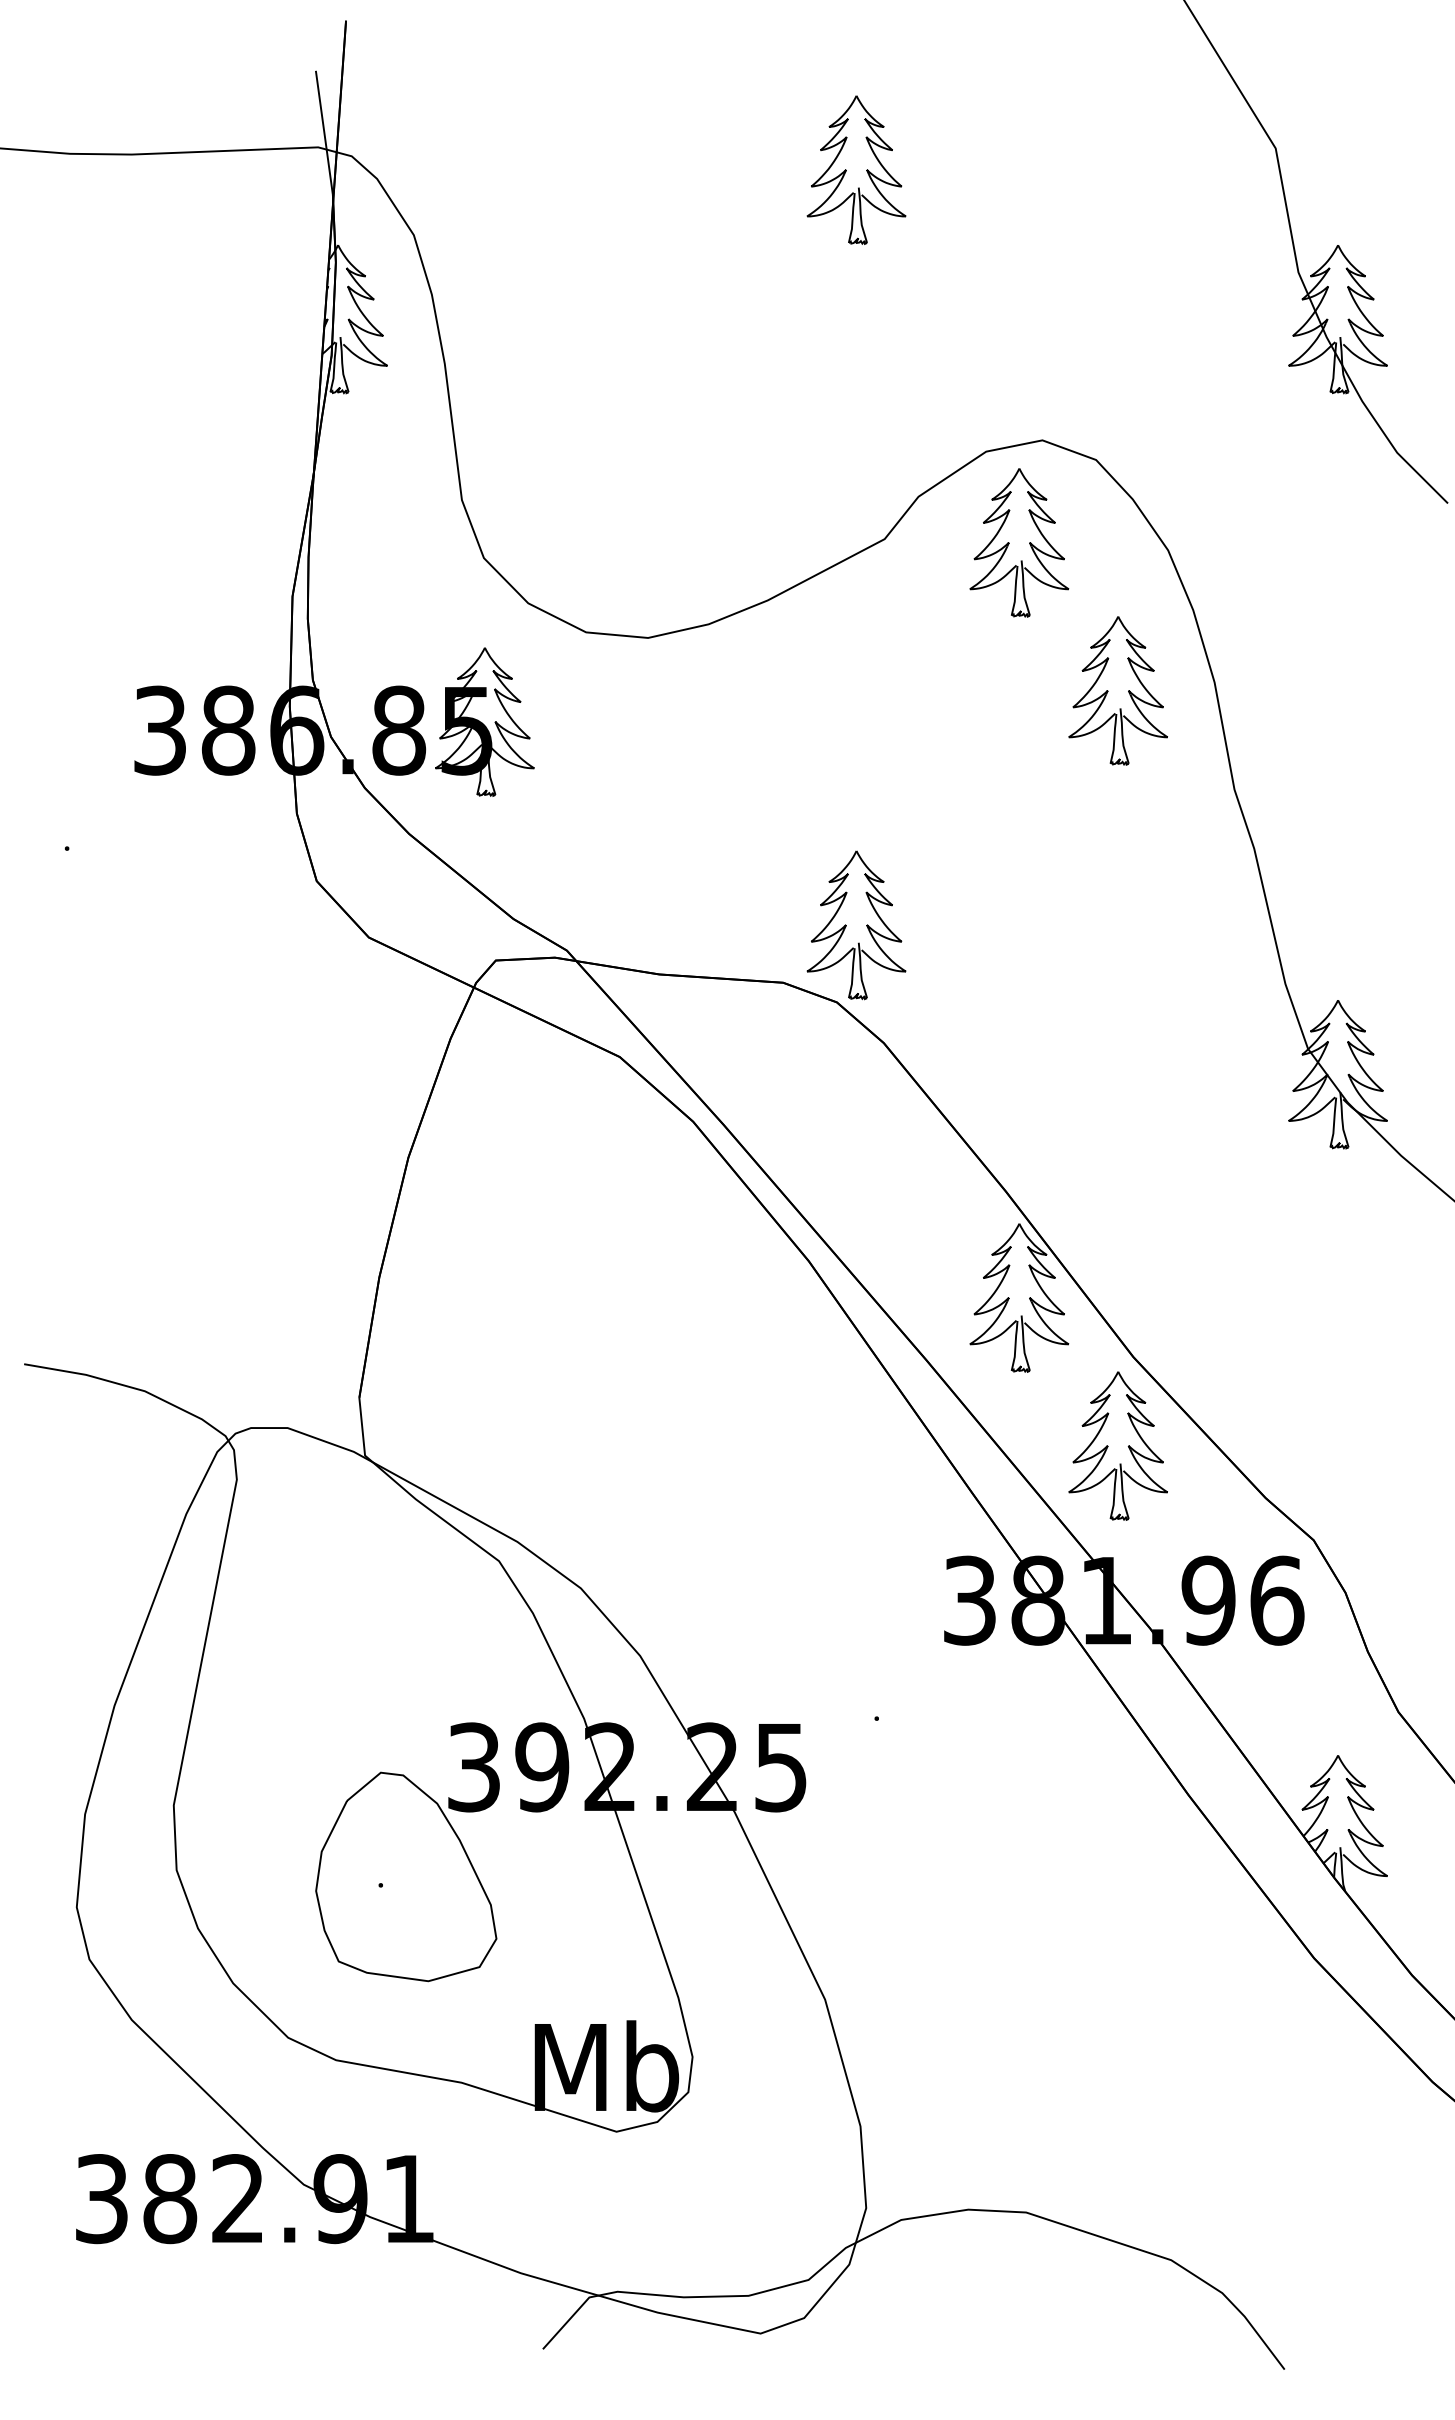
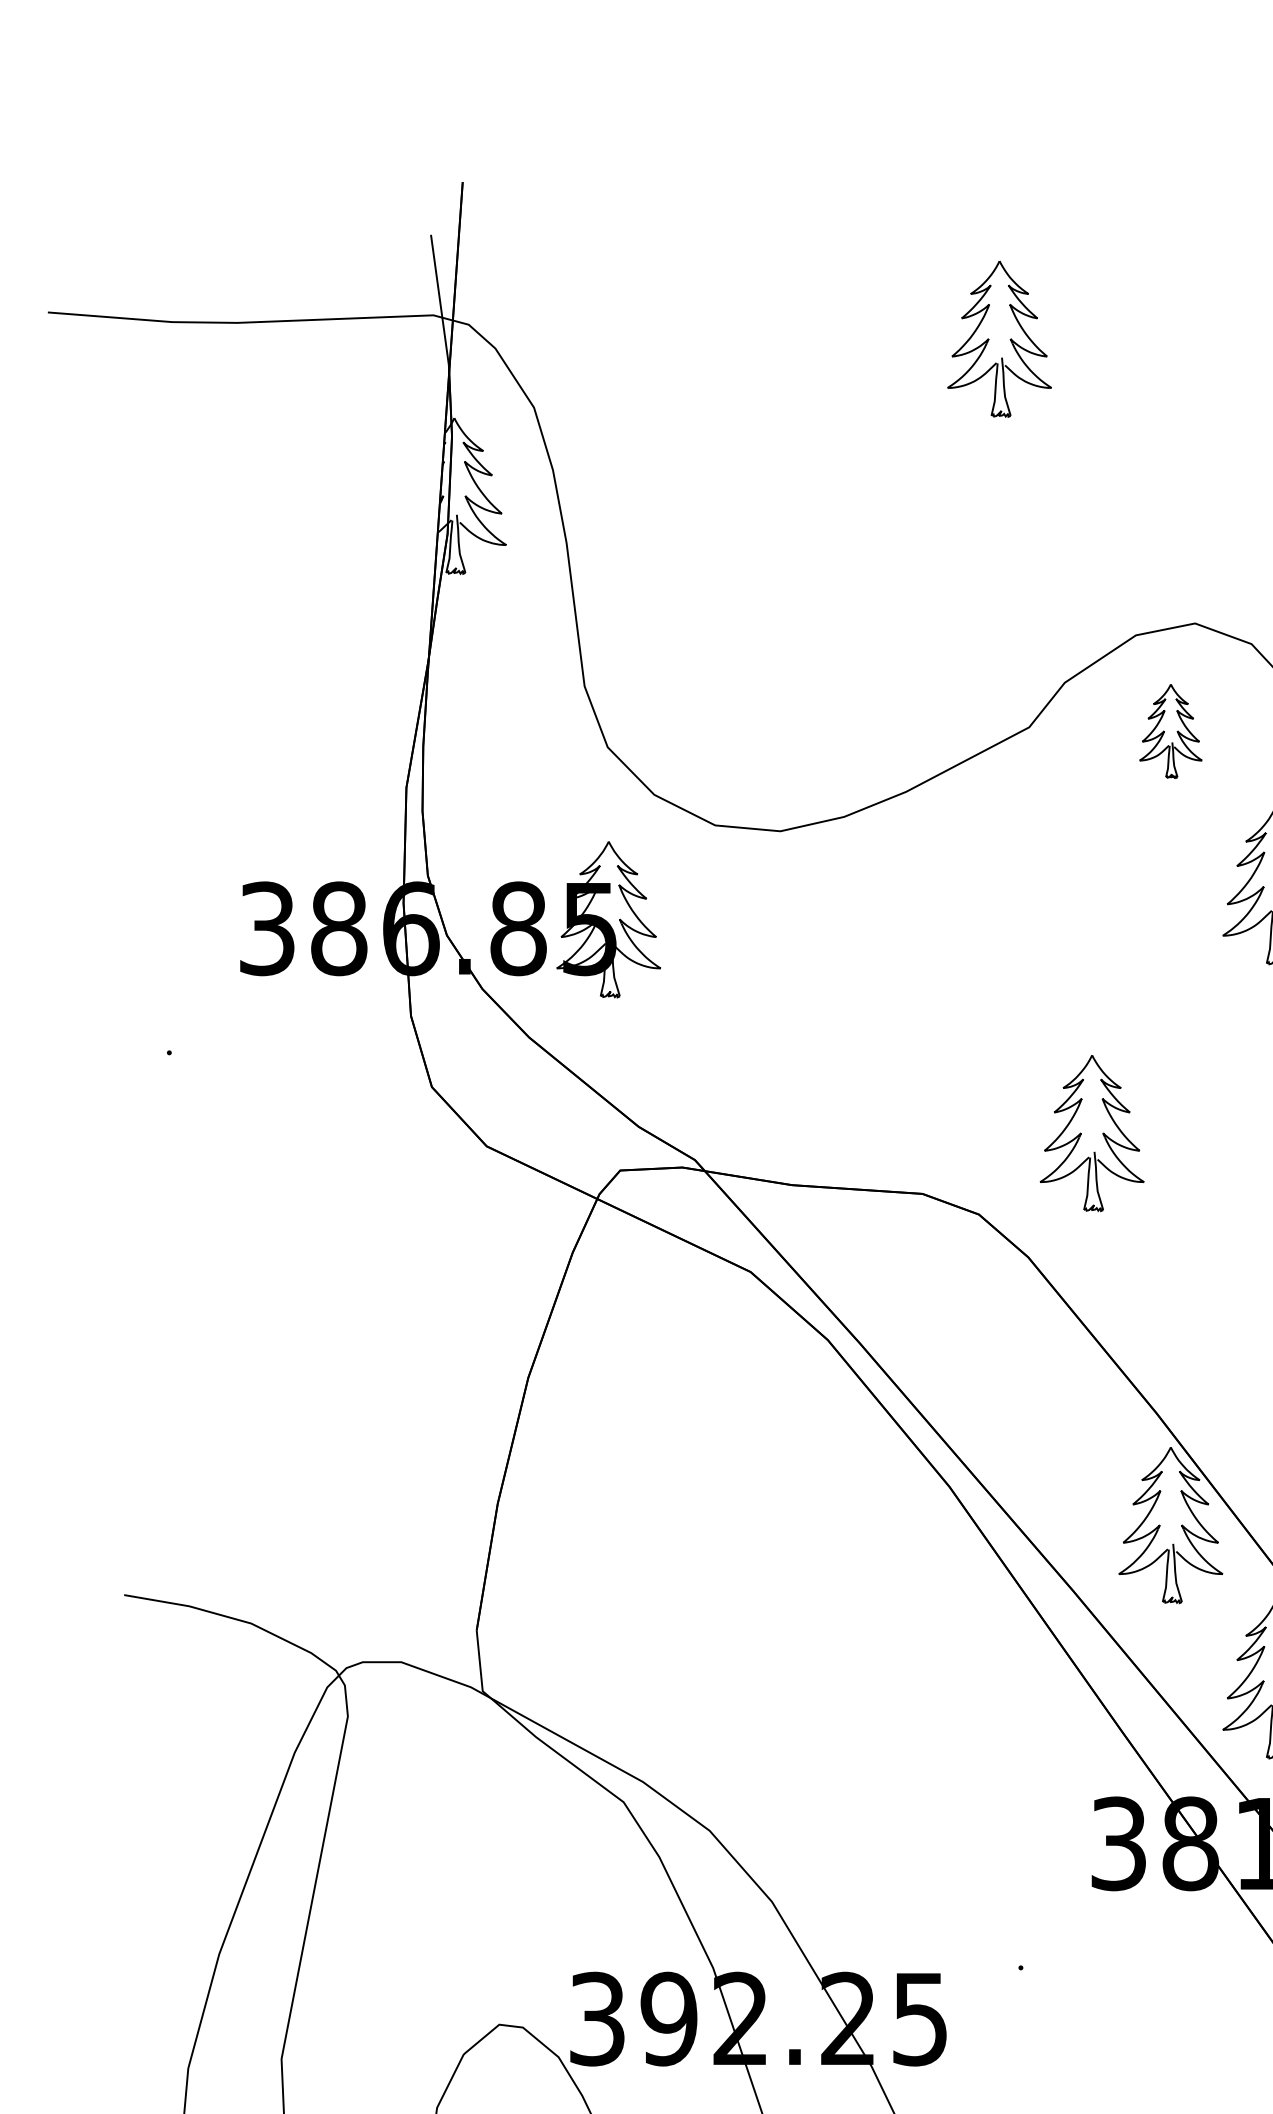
part: (1019, 542) -> (1170, 730), size x0.6
part: (856, 925) -> (1092, 1133), moved

